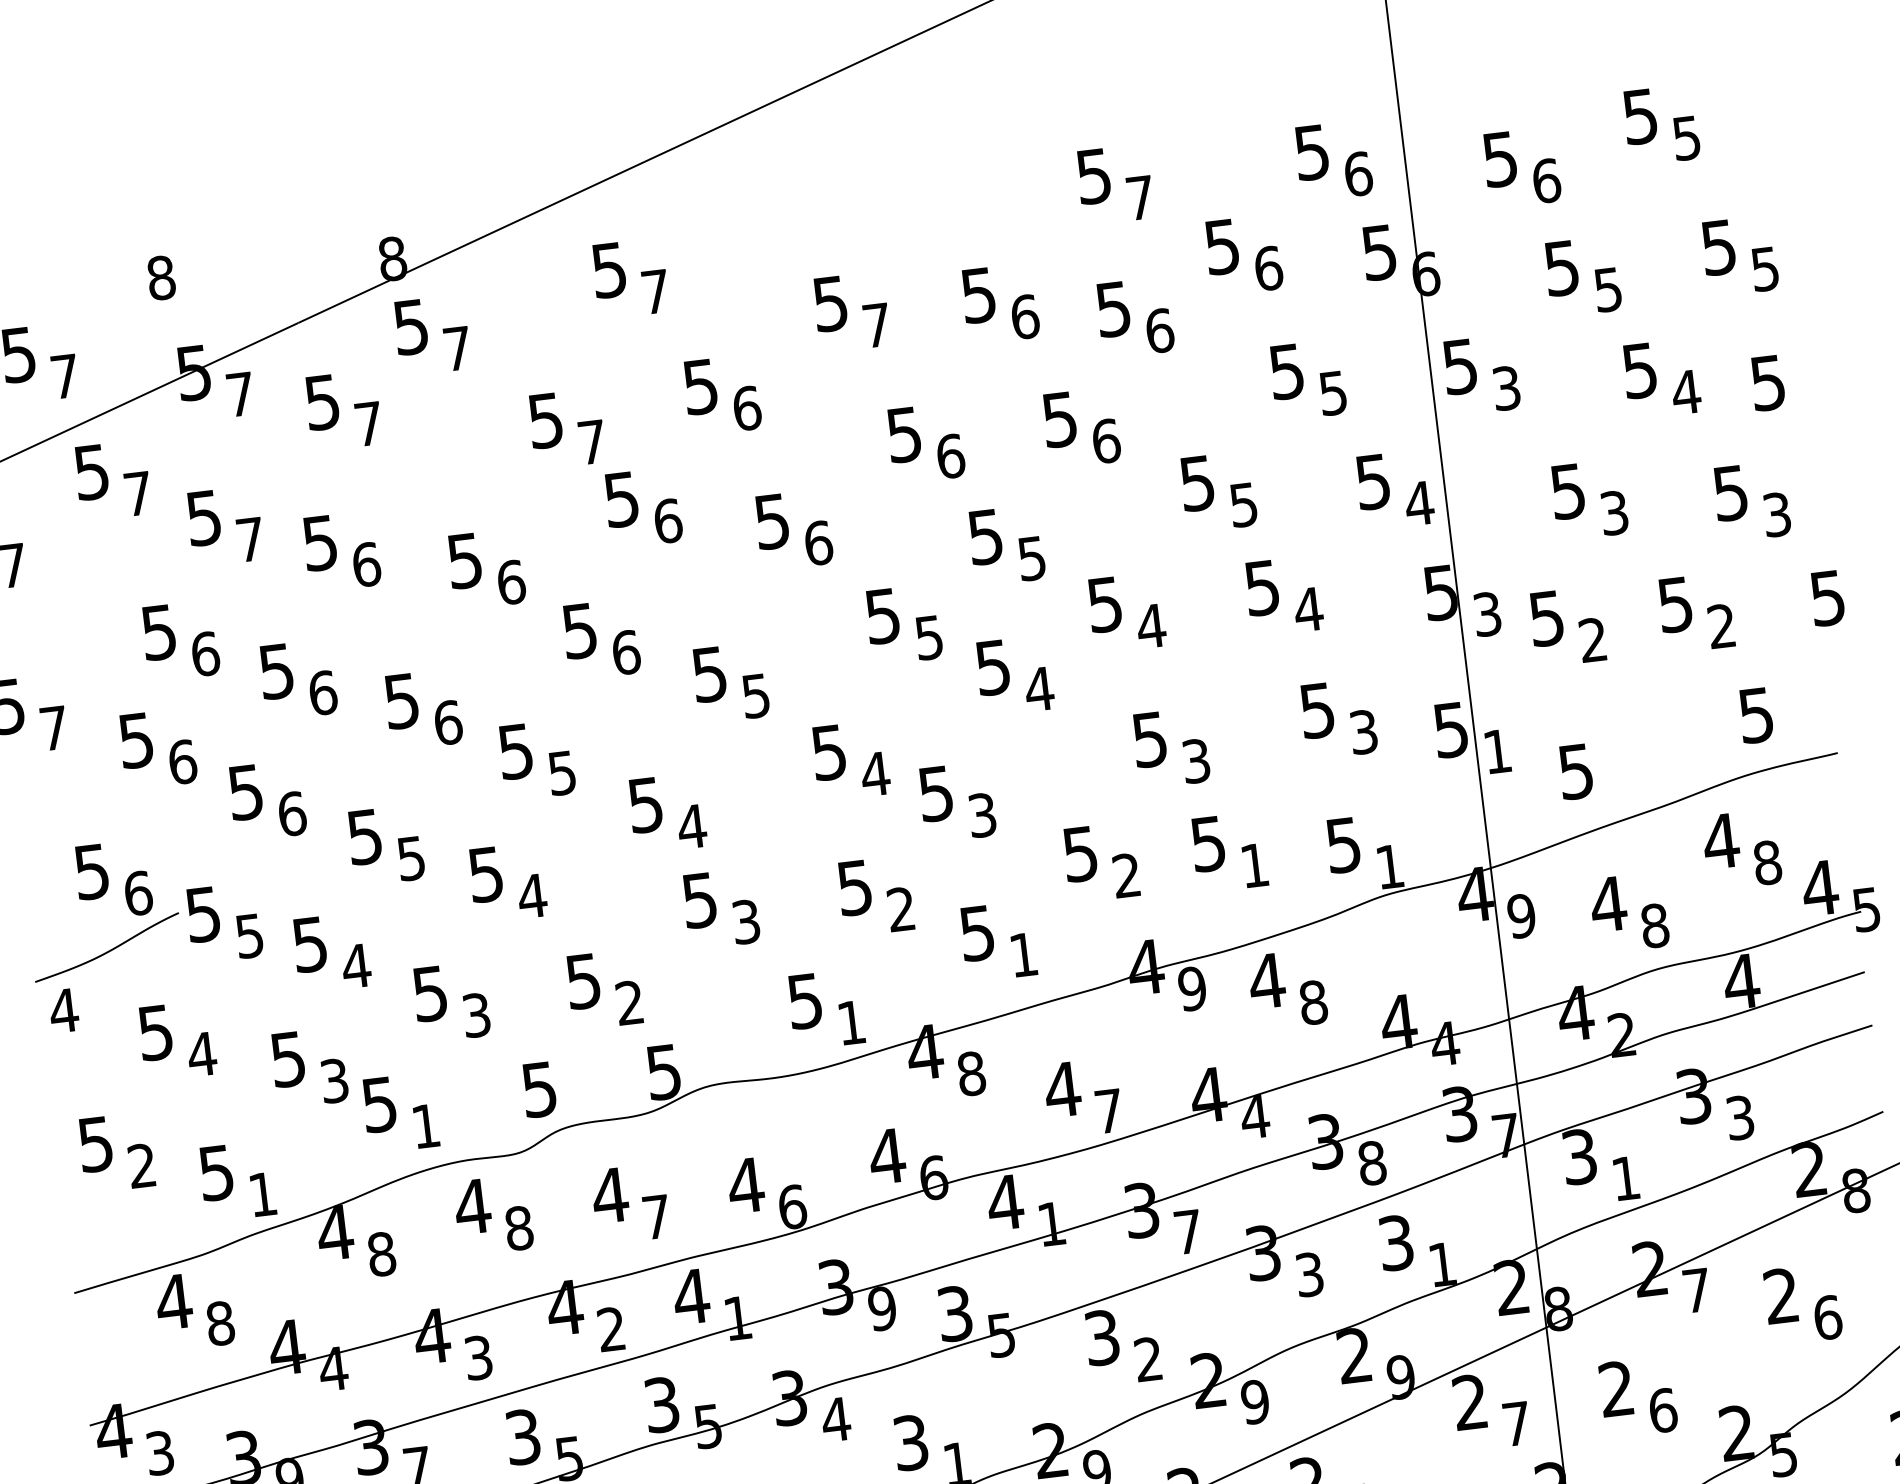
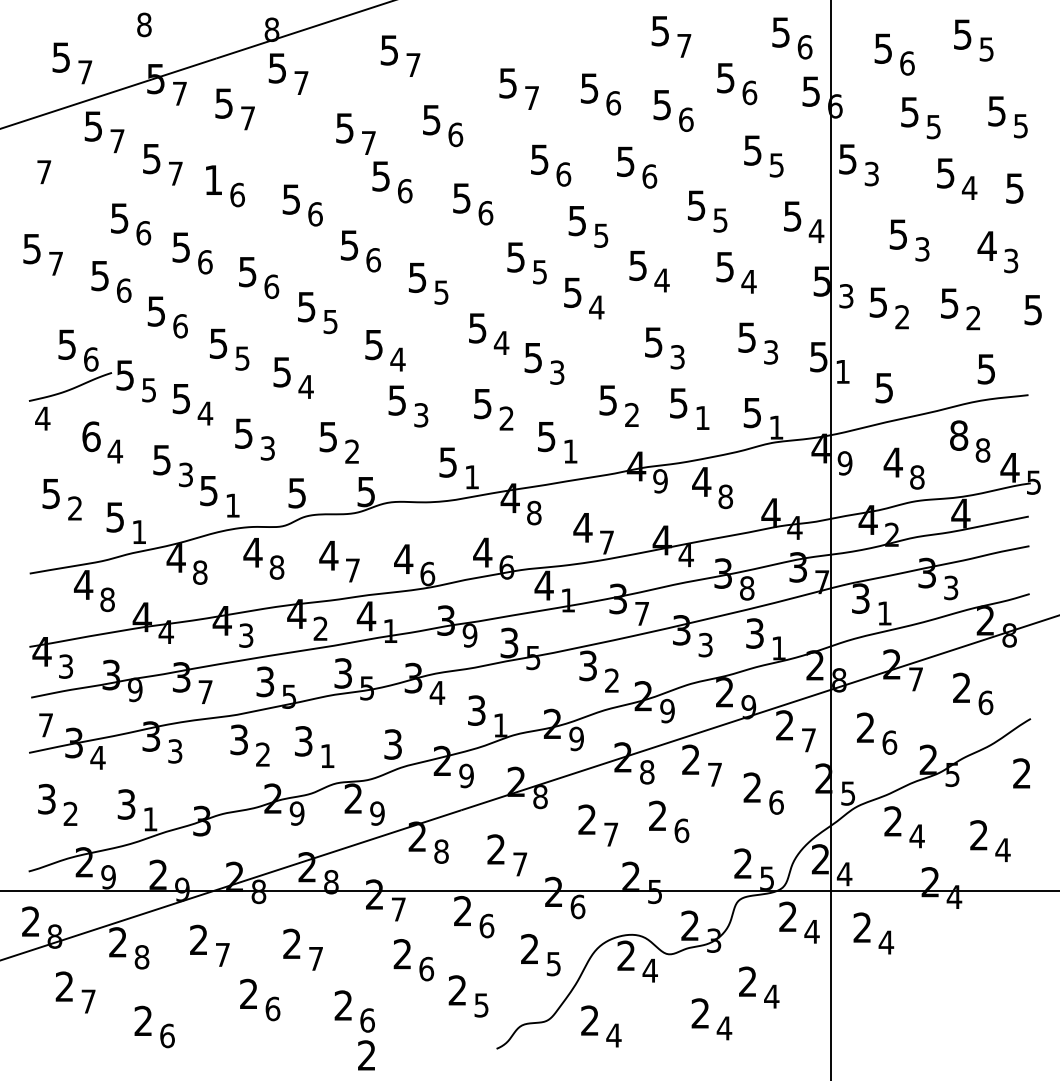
text: (1729, 493) -> (986, 246), 5 -> 4
text: (320, 543) -> (213, 180), 5 -> 1
text: (1720, 841) -> (958, 435), 4 -> 8
text: (155, 1032) -> (91, 436), 5 -> 6

